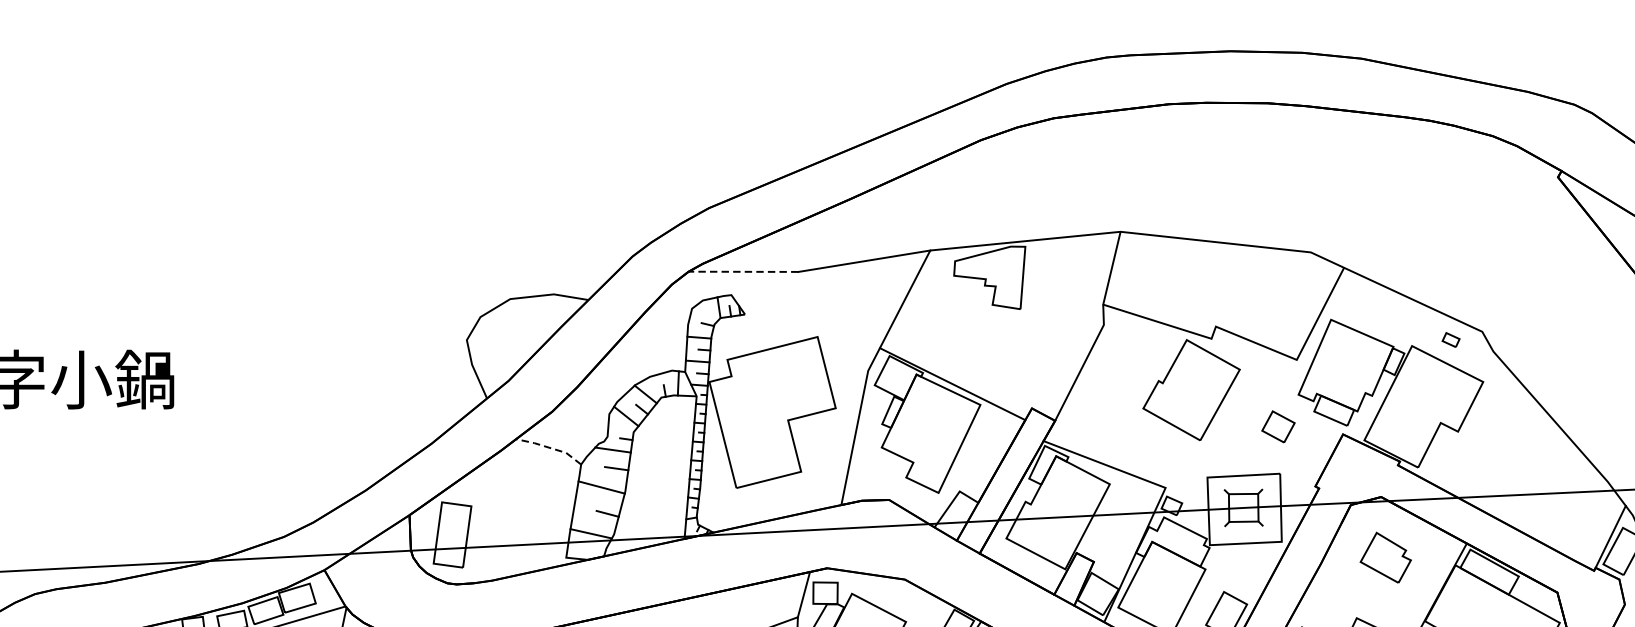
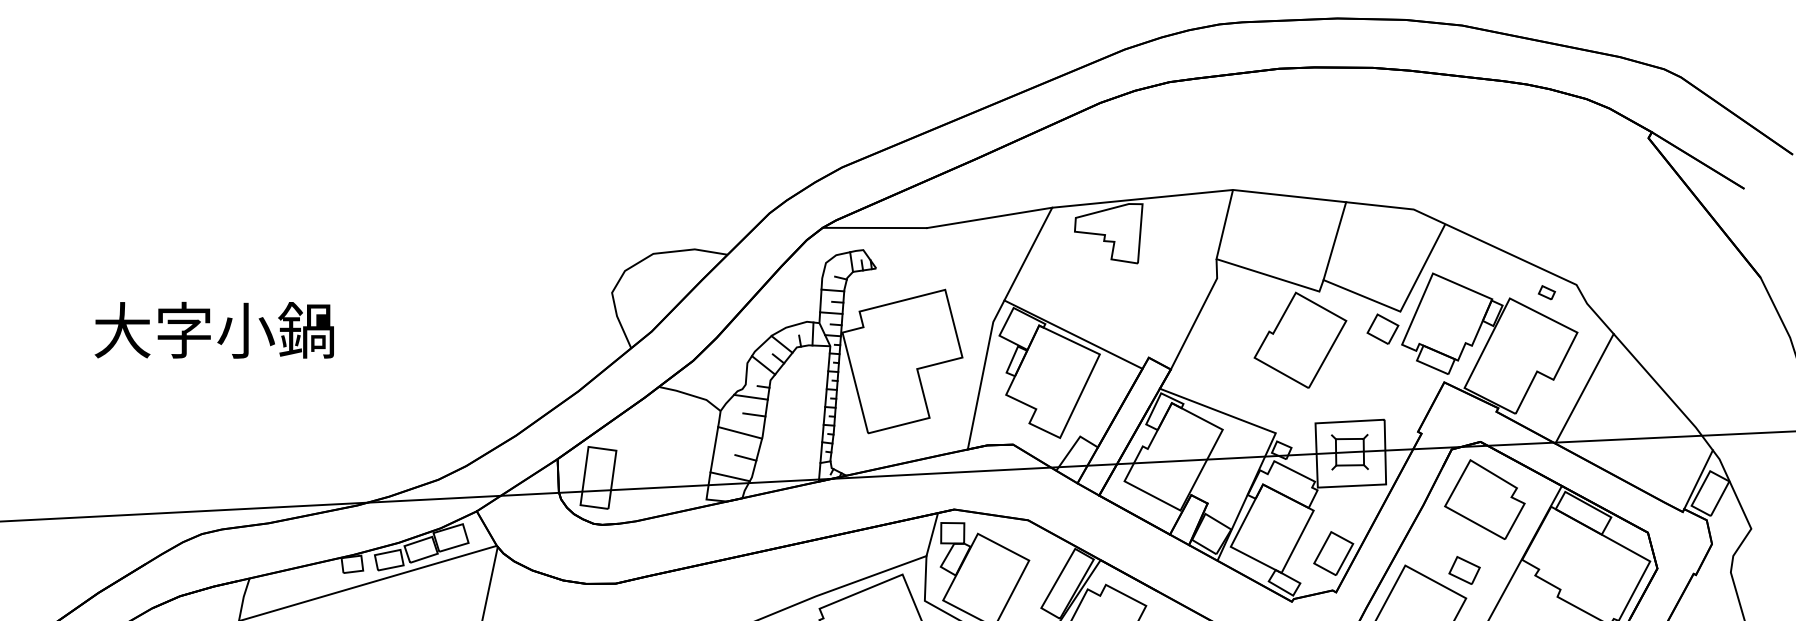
line: (743, 271) -> (874, 227), dashed -> solid
line: (1227, 286) -> (1334, 241), added
part: (1277, 426) -> (1382, 328), moved
line: (1490, 440) -> (1584, 388), added
line: (550, 448) -> (691, 395), dashed -> solid
part: (1385, 557) -> (1484, 499), size x1.67

